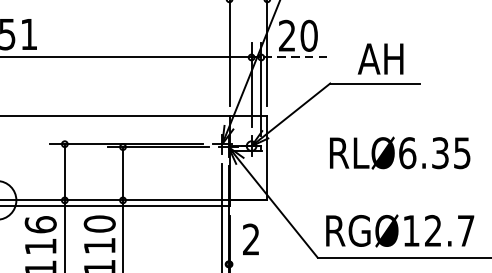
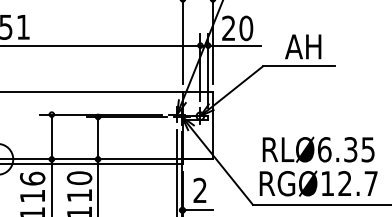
line: (295, 57) -> (235, 45), dashed -> solid
text: (399, 152) -> (318, 149), moved
line: (247, 264) -> (197, 210), added

